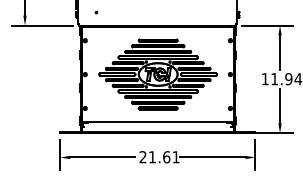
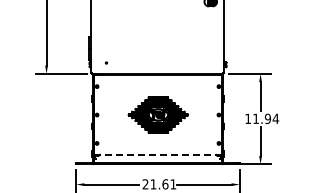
part: (158, 73) -> (158, 114), size x0.6
line: (158, 121) -> (158, 154), solid -> dashed

